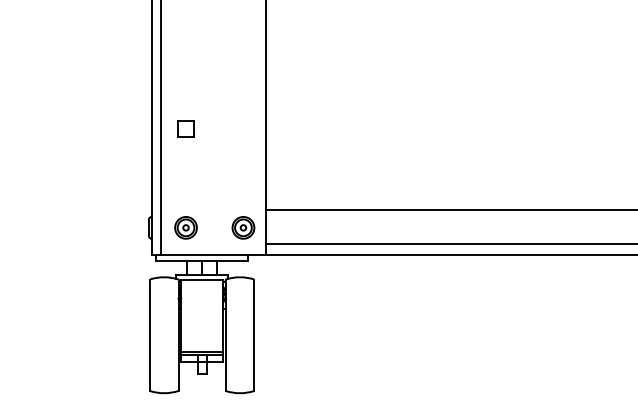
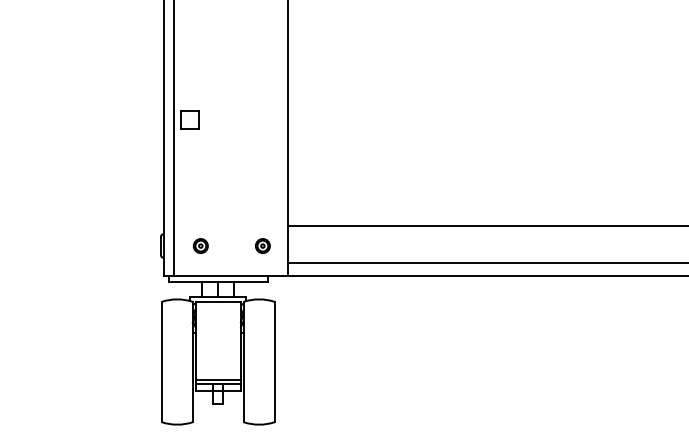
part: (185, 128) -> (189, 119), moved
part: (185, 227) -> (200, 245), size x0.6
part: (243, 227) -> (262, 245), size x0.6

